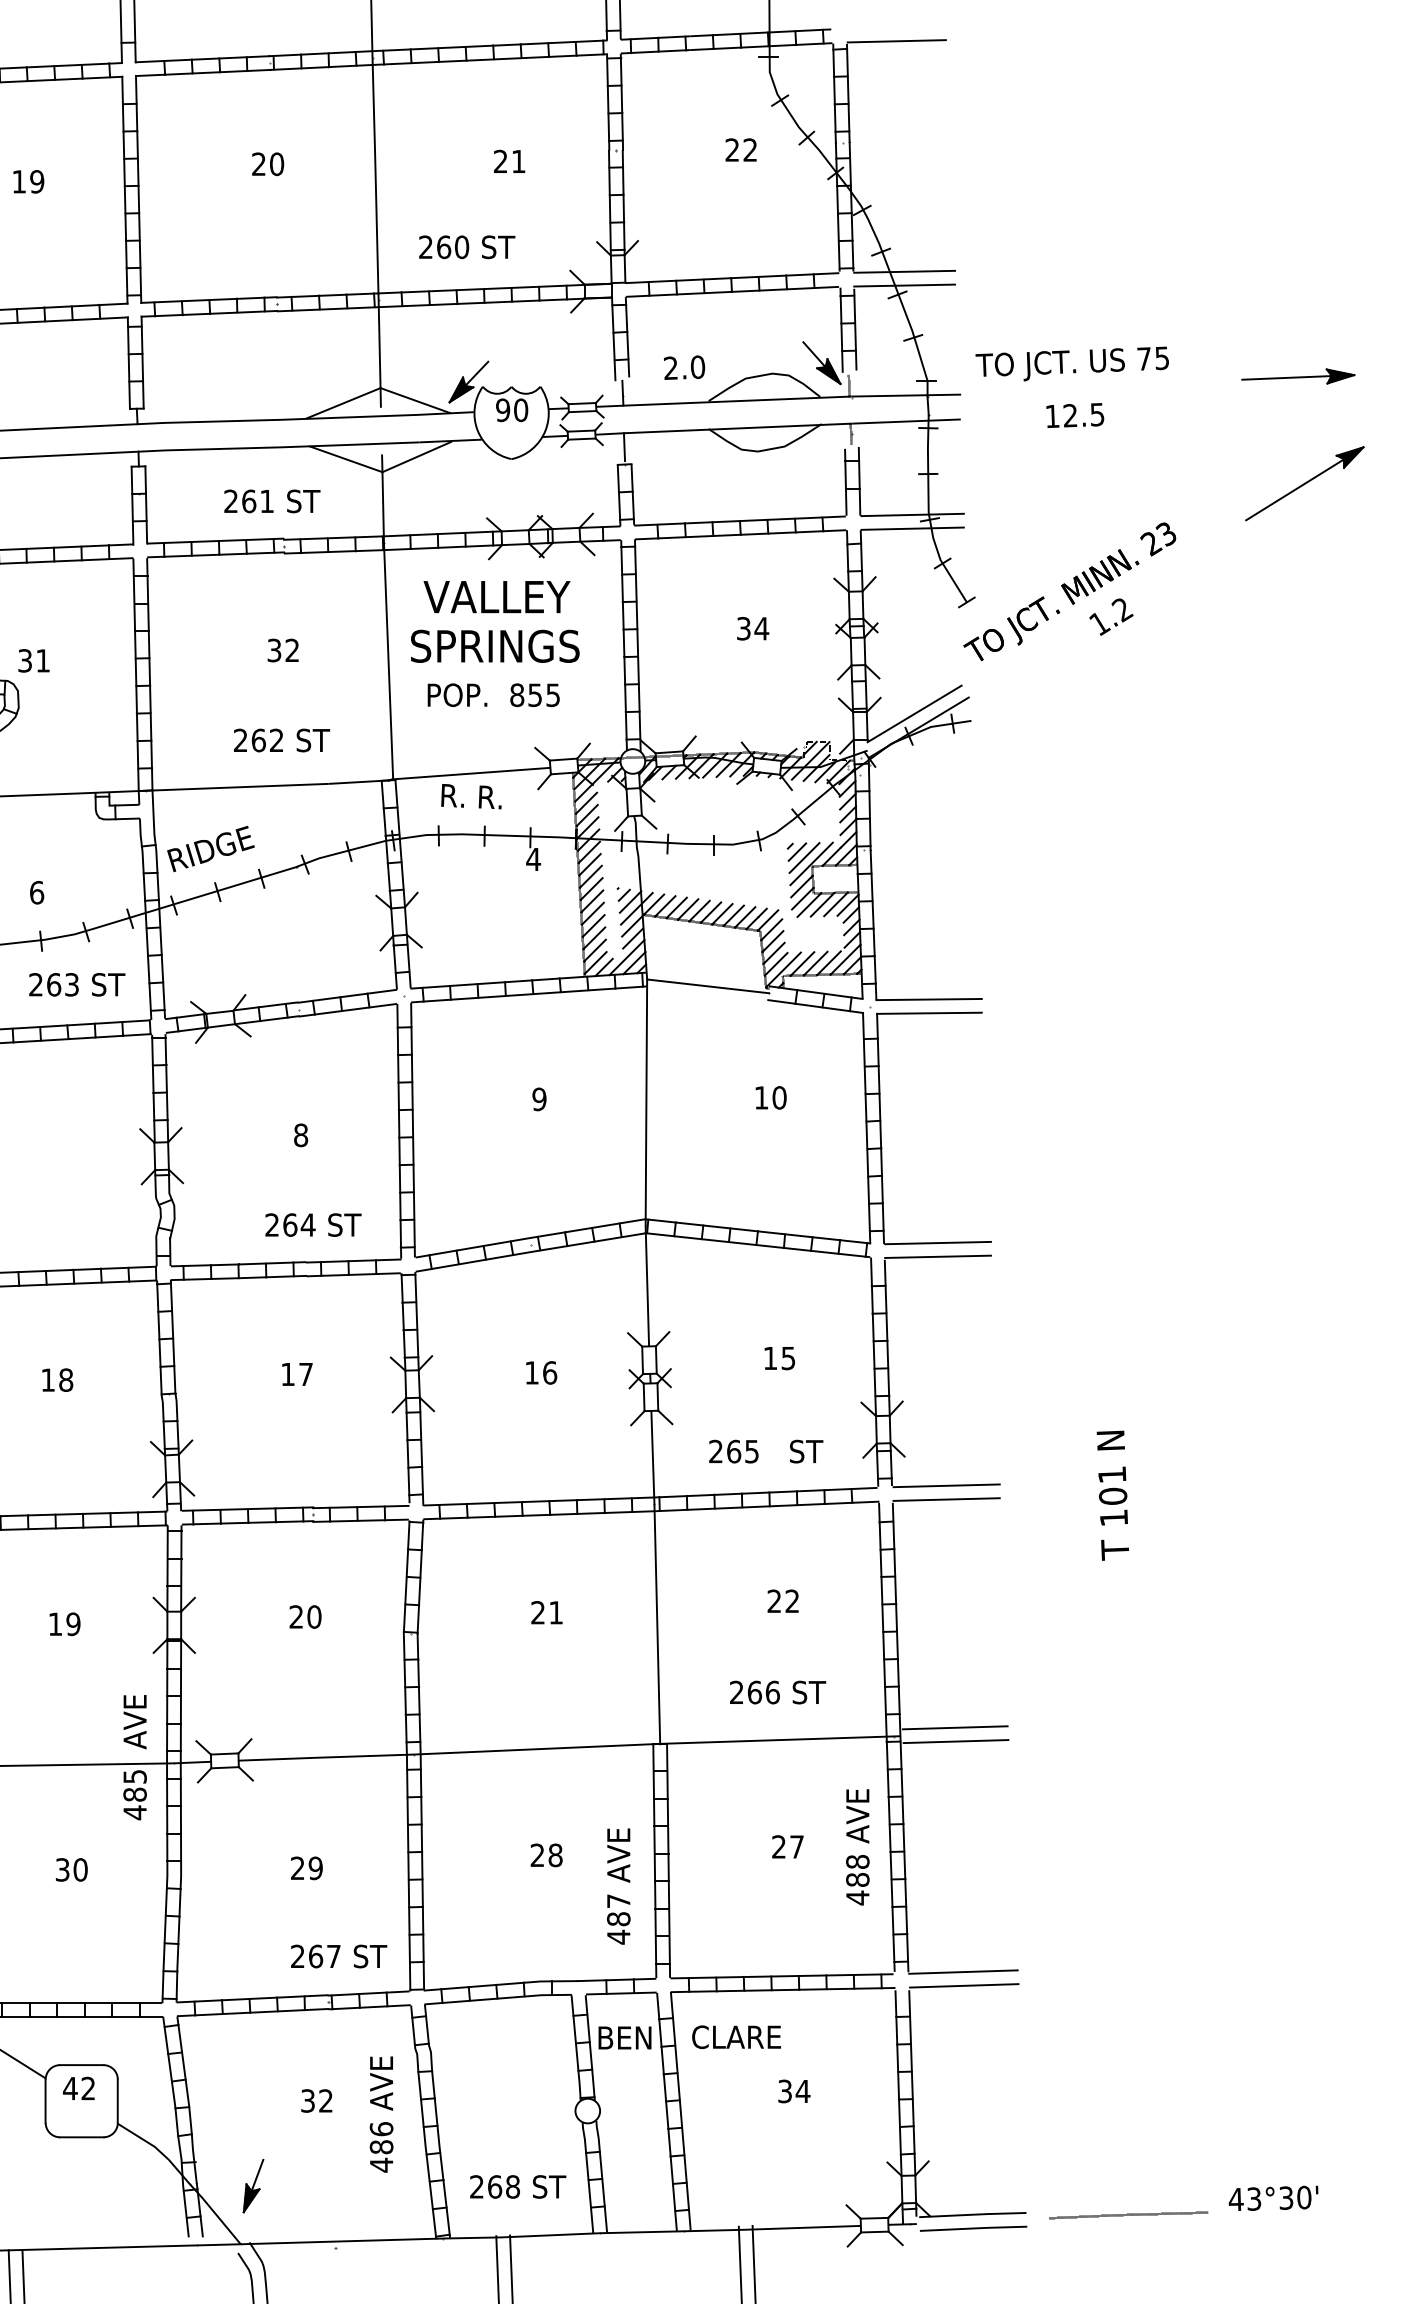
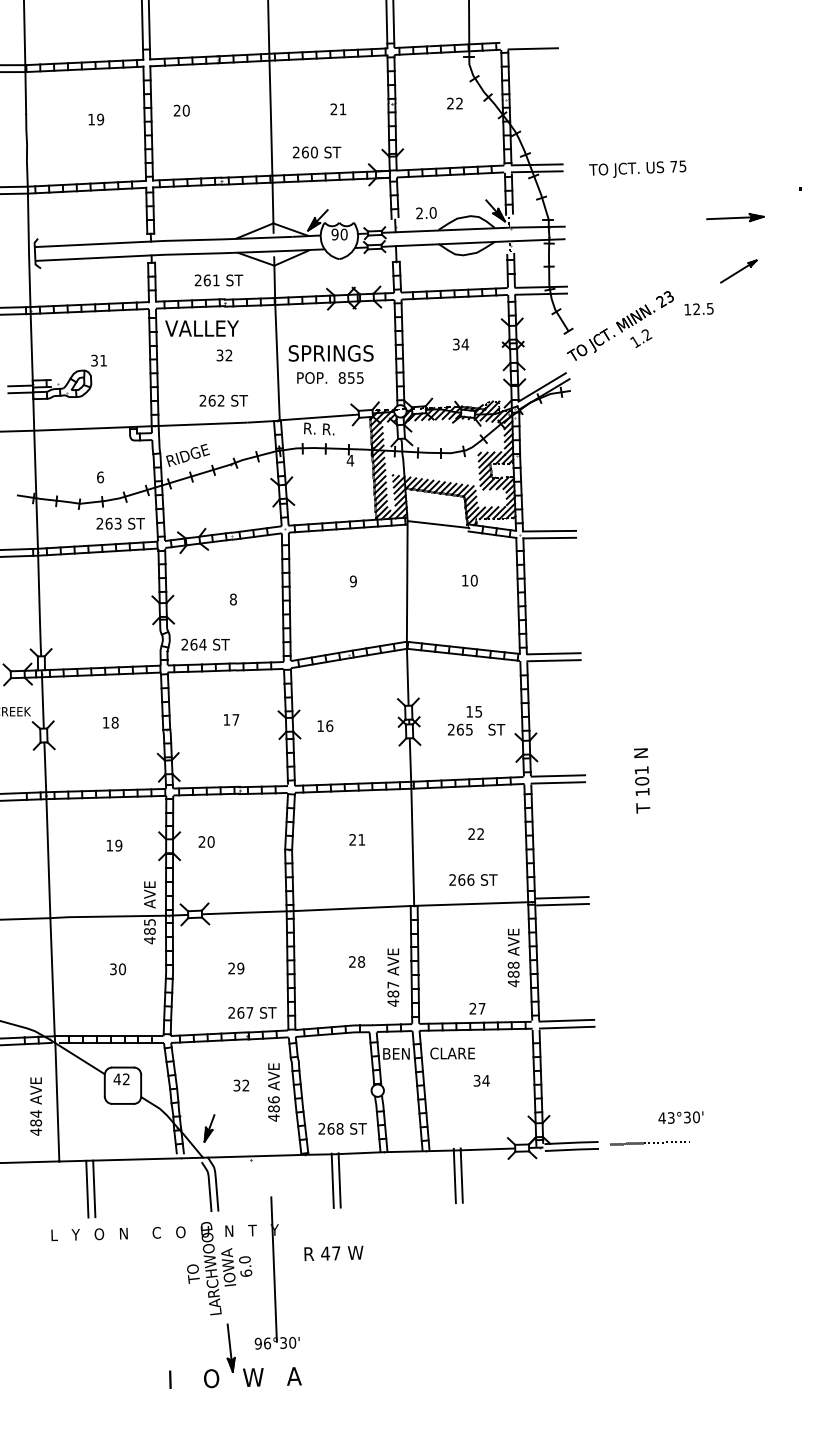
text: (267, 163) -> (181, 110), moved
text: (1072, 362) -> (637, 168), moved
text: (1074, 416) -> (698, 309), moved
part: (1304, 483) -> (738, 271), size x0.6
text: (495, 596) -> (201, 328), moved
text: (313, 1224) -> (205, 644), moved
text: (541, 1371) -> (325, 725), moved
text: (766, 1451) -> (476, 729), moved
text: (305, 1616) -> (206, 841), moved
text: (787, 1846) -> (477, 1008), moved
text: (1272, 2198) -> (680, 1117), moved

